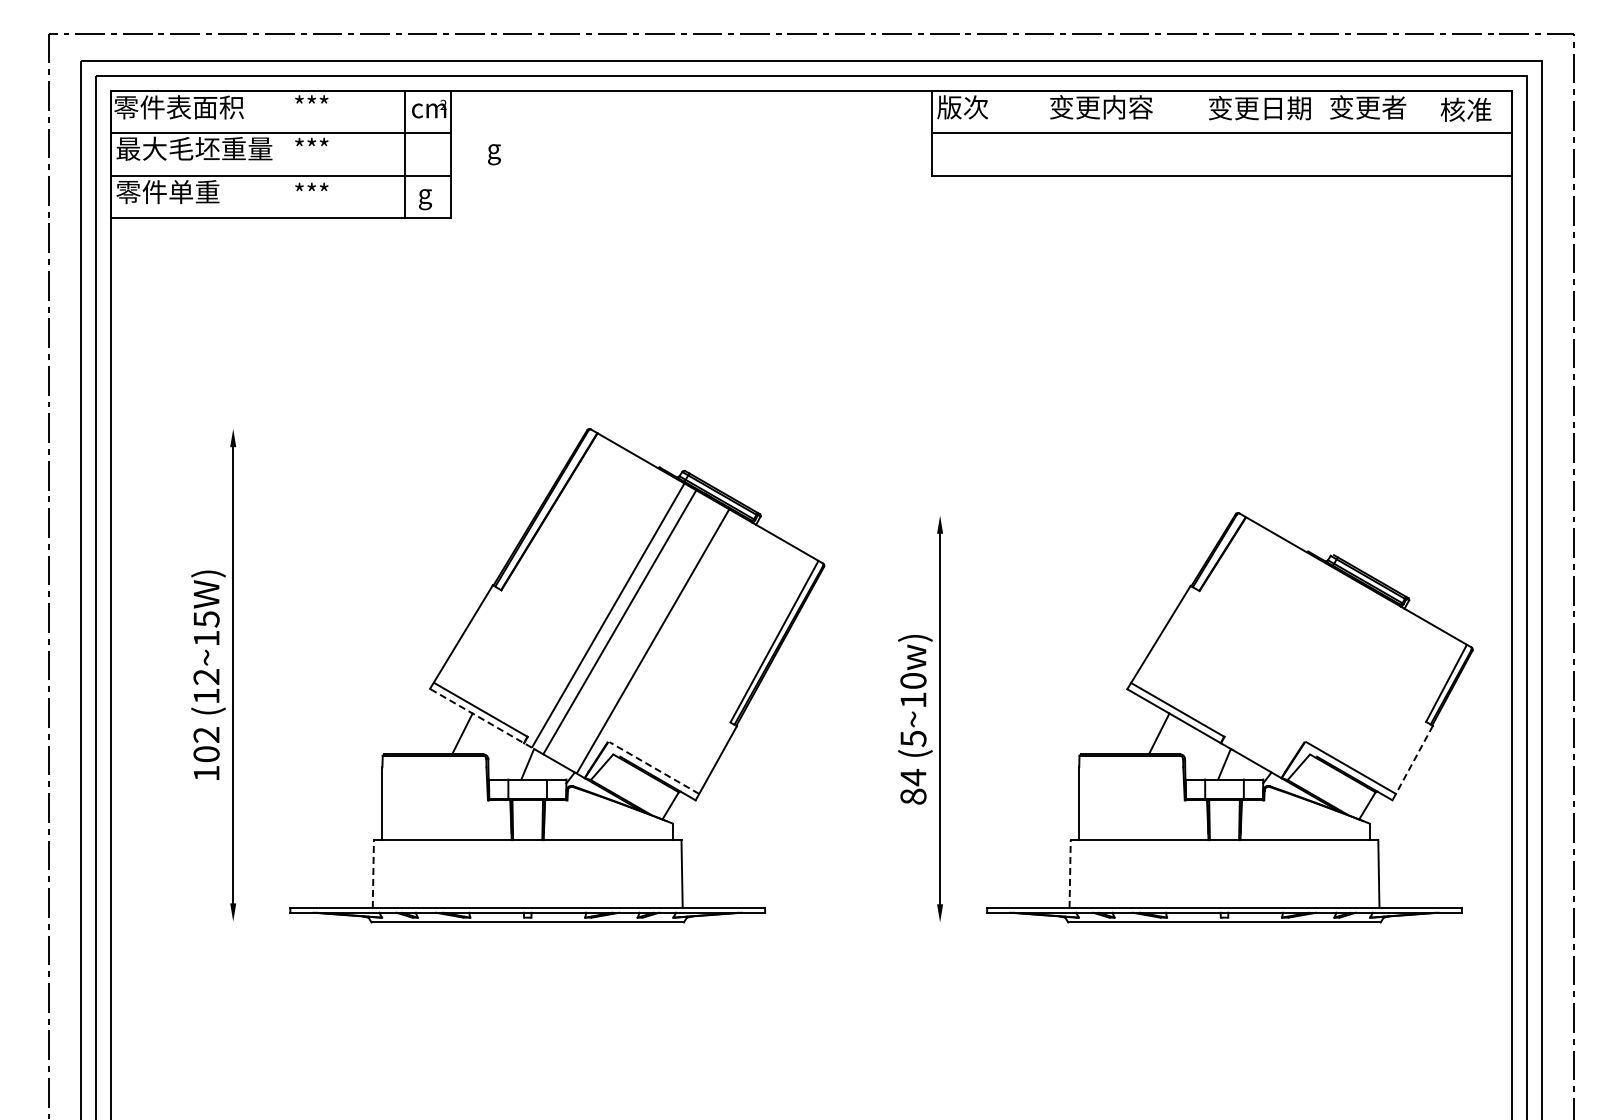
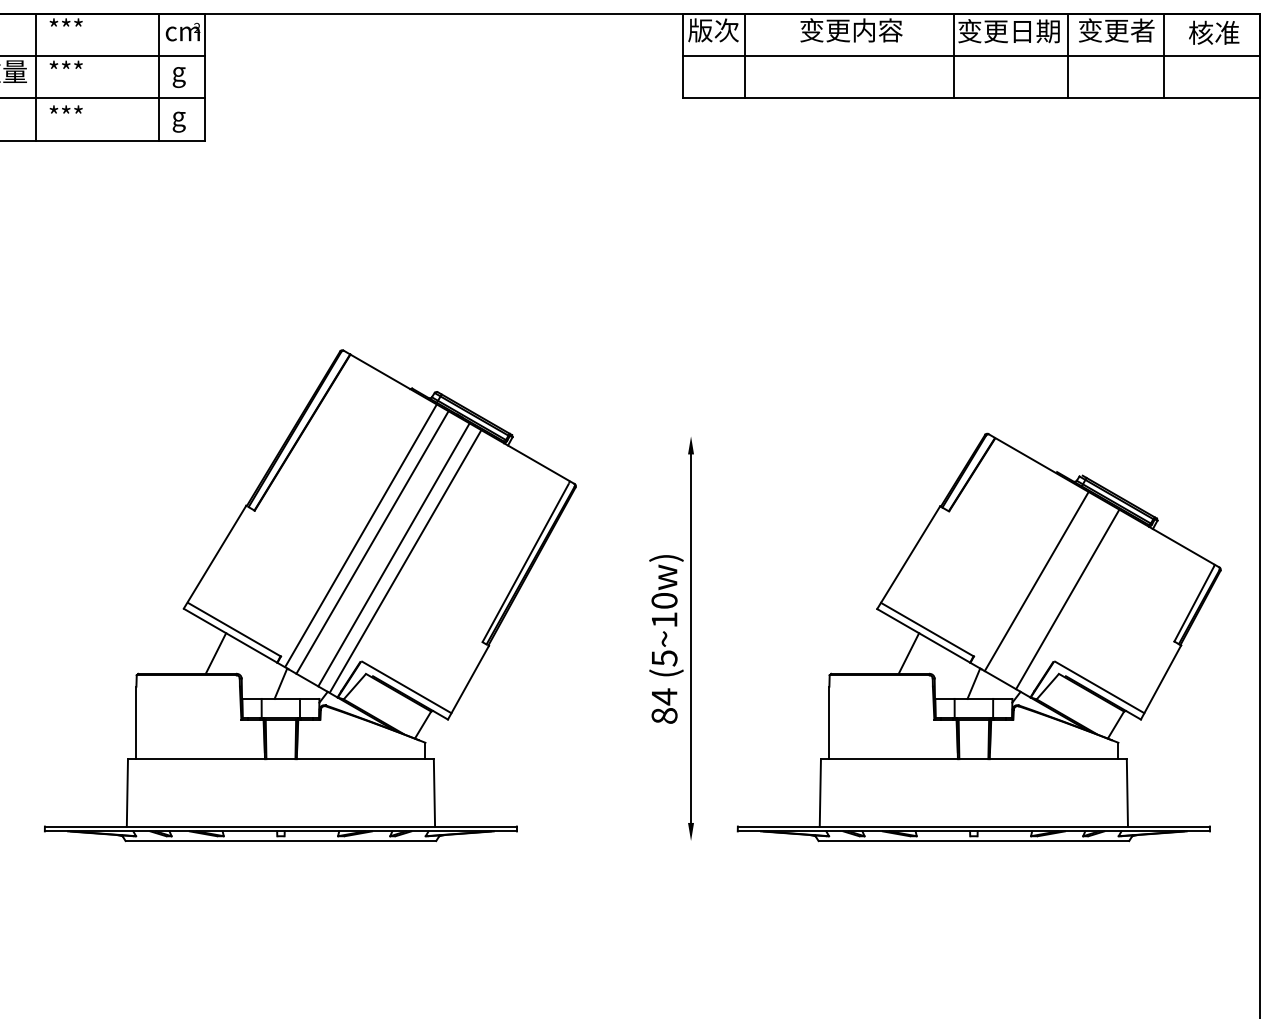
line: (993, 132) -> (744, 55), added
line: (1318, 132) -> (1067, 55), added
line: (1415, 132) -> (1163, 55), added
line: (1204, 133) -> (953, 56), added
line: (281, 154) -> (36, 77), added
text: (494, 154) -> (179, 77), moved
line: (641, 634) -> (394, 554), added
line: (1287, 661) -> (1036, 581), added
line: (1318, 679) -> (1067, 599), added
line: (482, 719) -> (235, 639), dashed -> solid
line: (1412, 763) -> (1160, 682), dashed -> solid
line: (654, 768) -> (407, 687), dashed -> solid
line: (373, 874) -> (127, 793), dashed -> solid
line: (1070, 874) -> (820, 793), dashed -> solid

